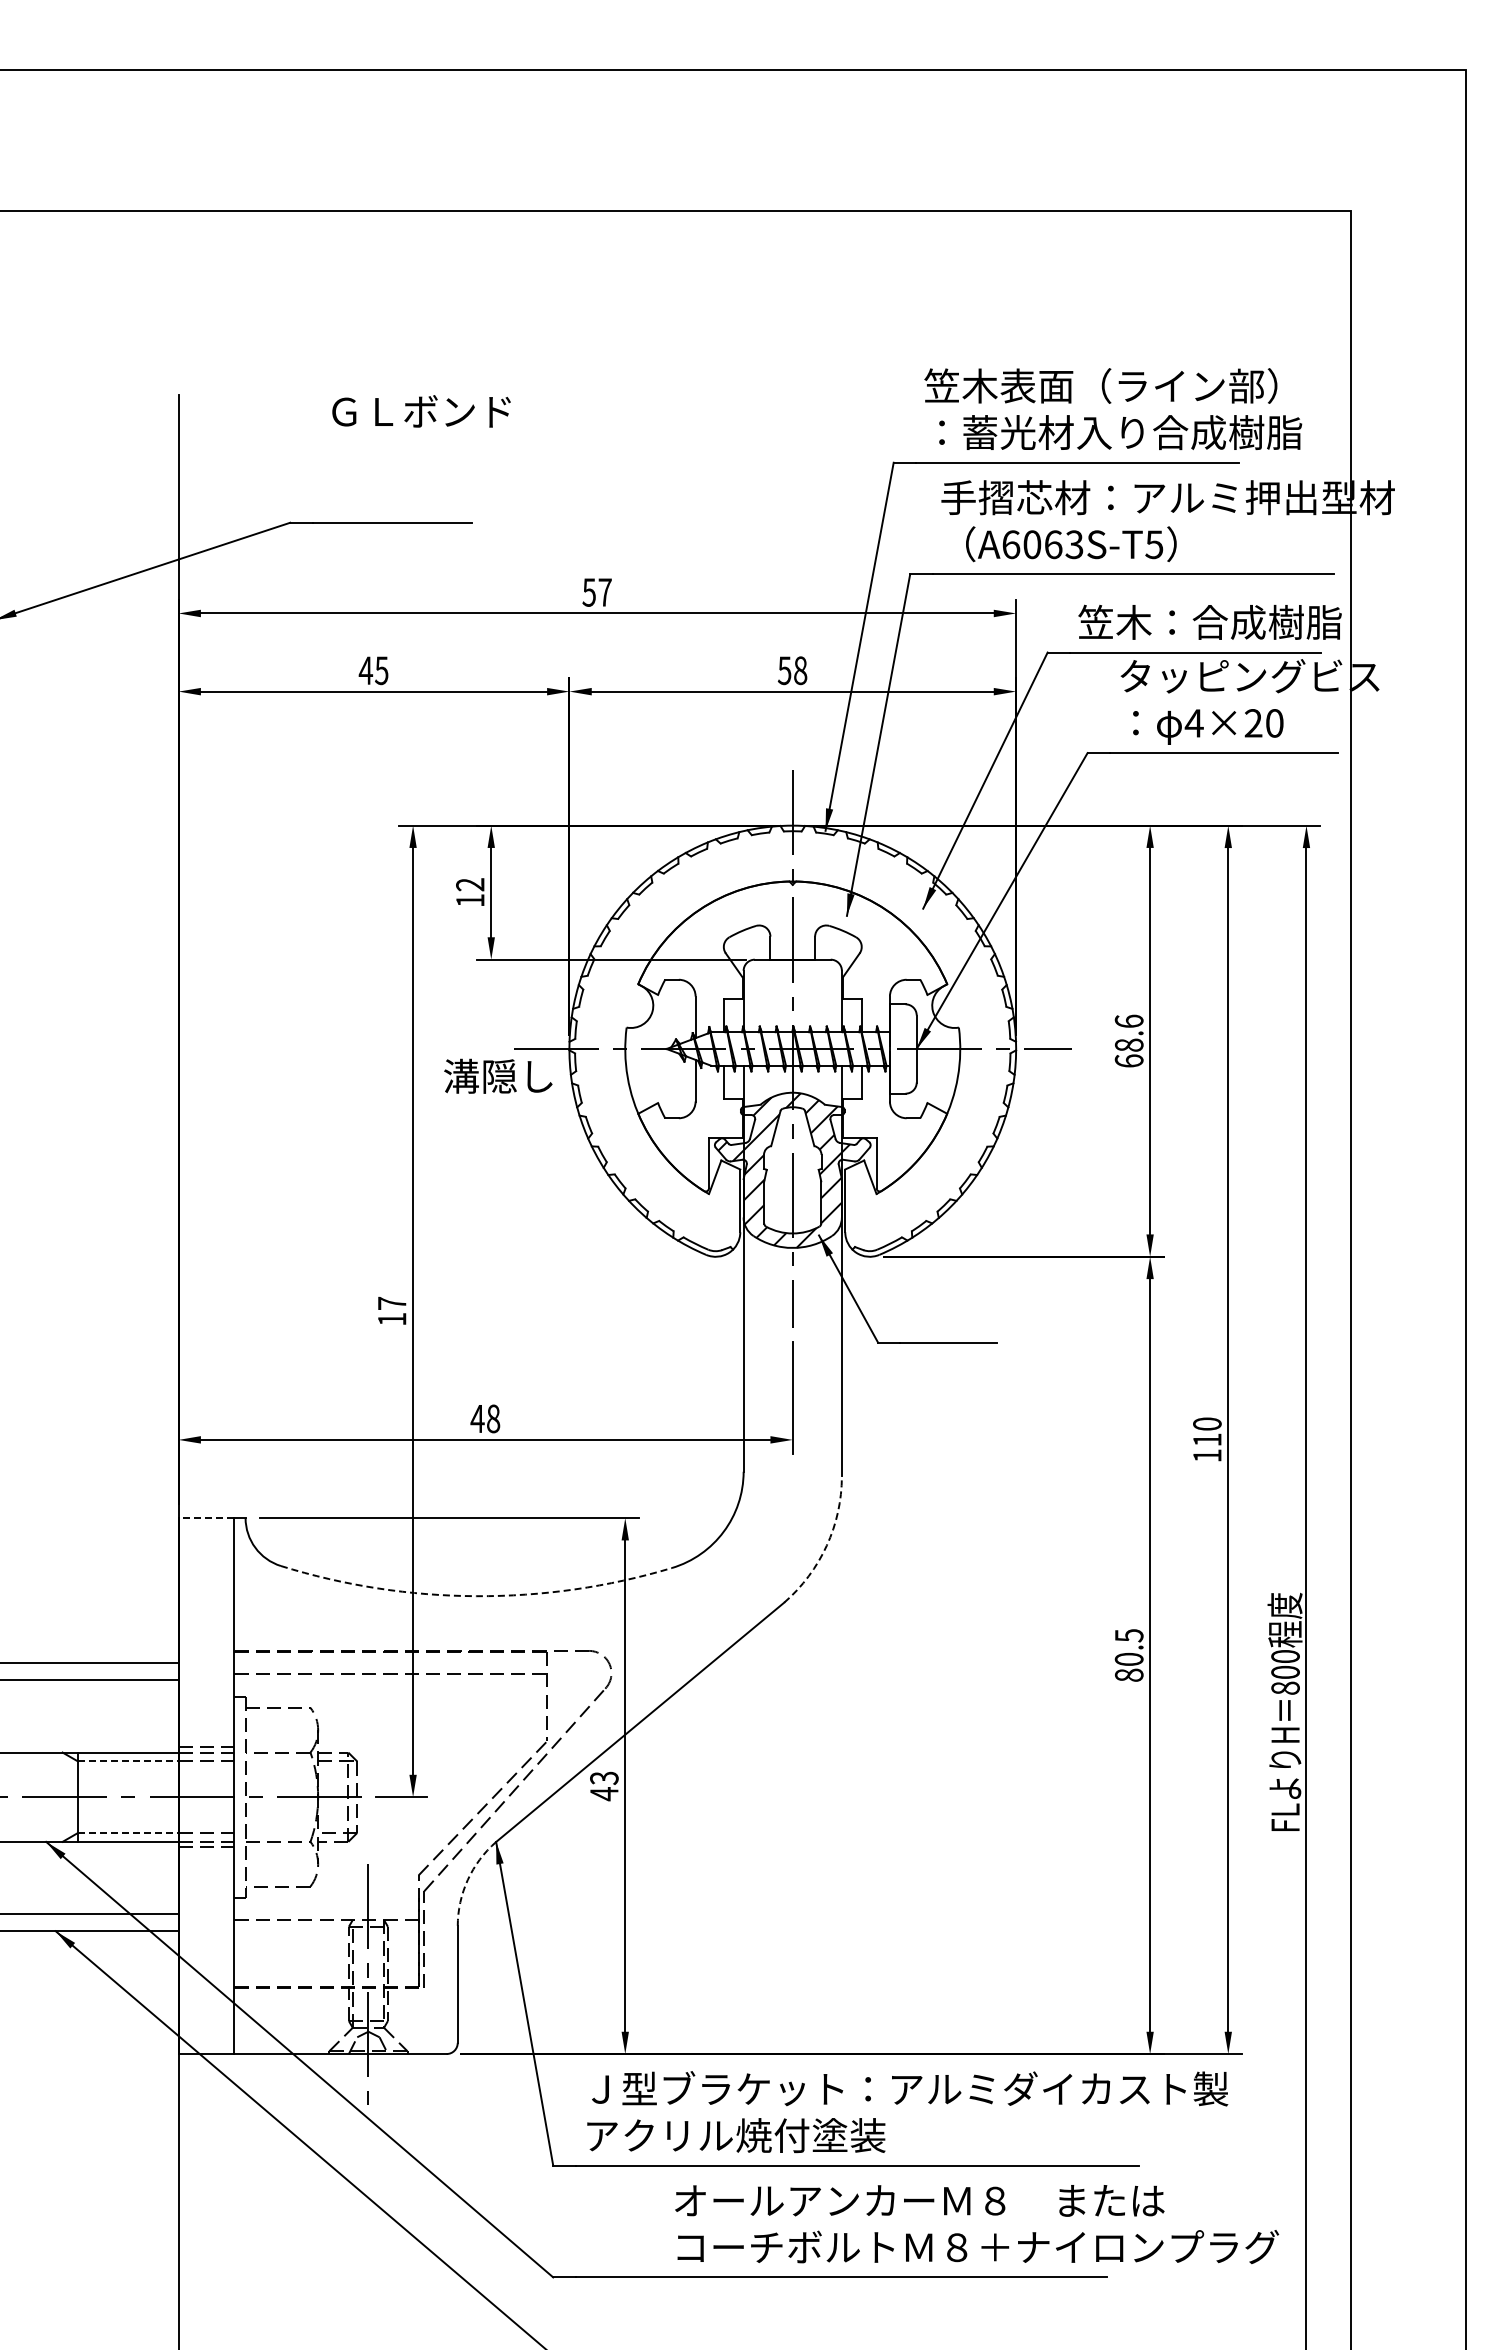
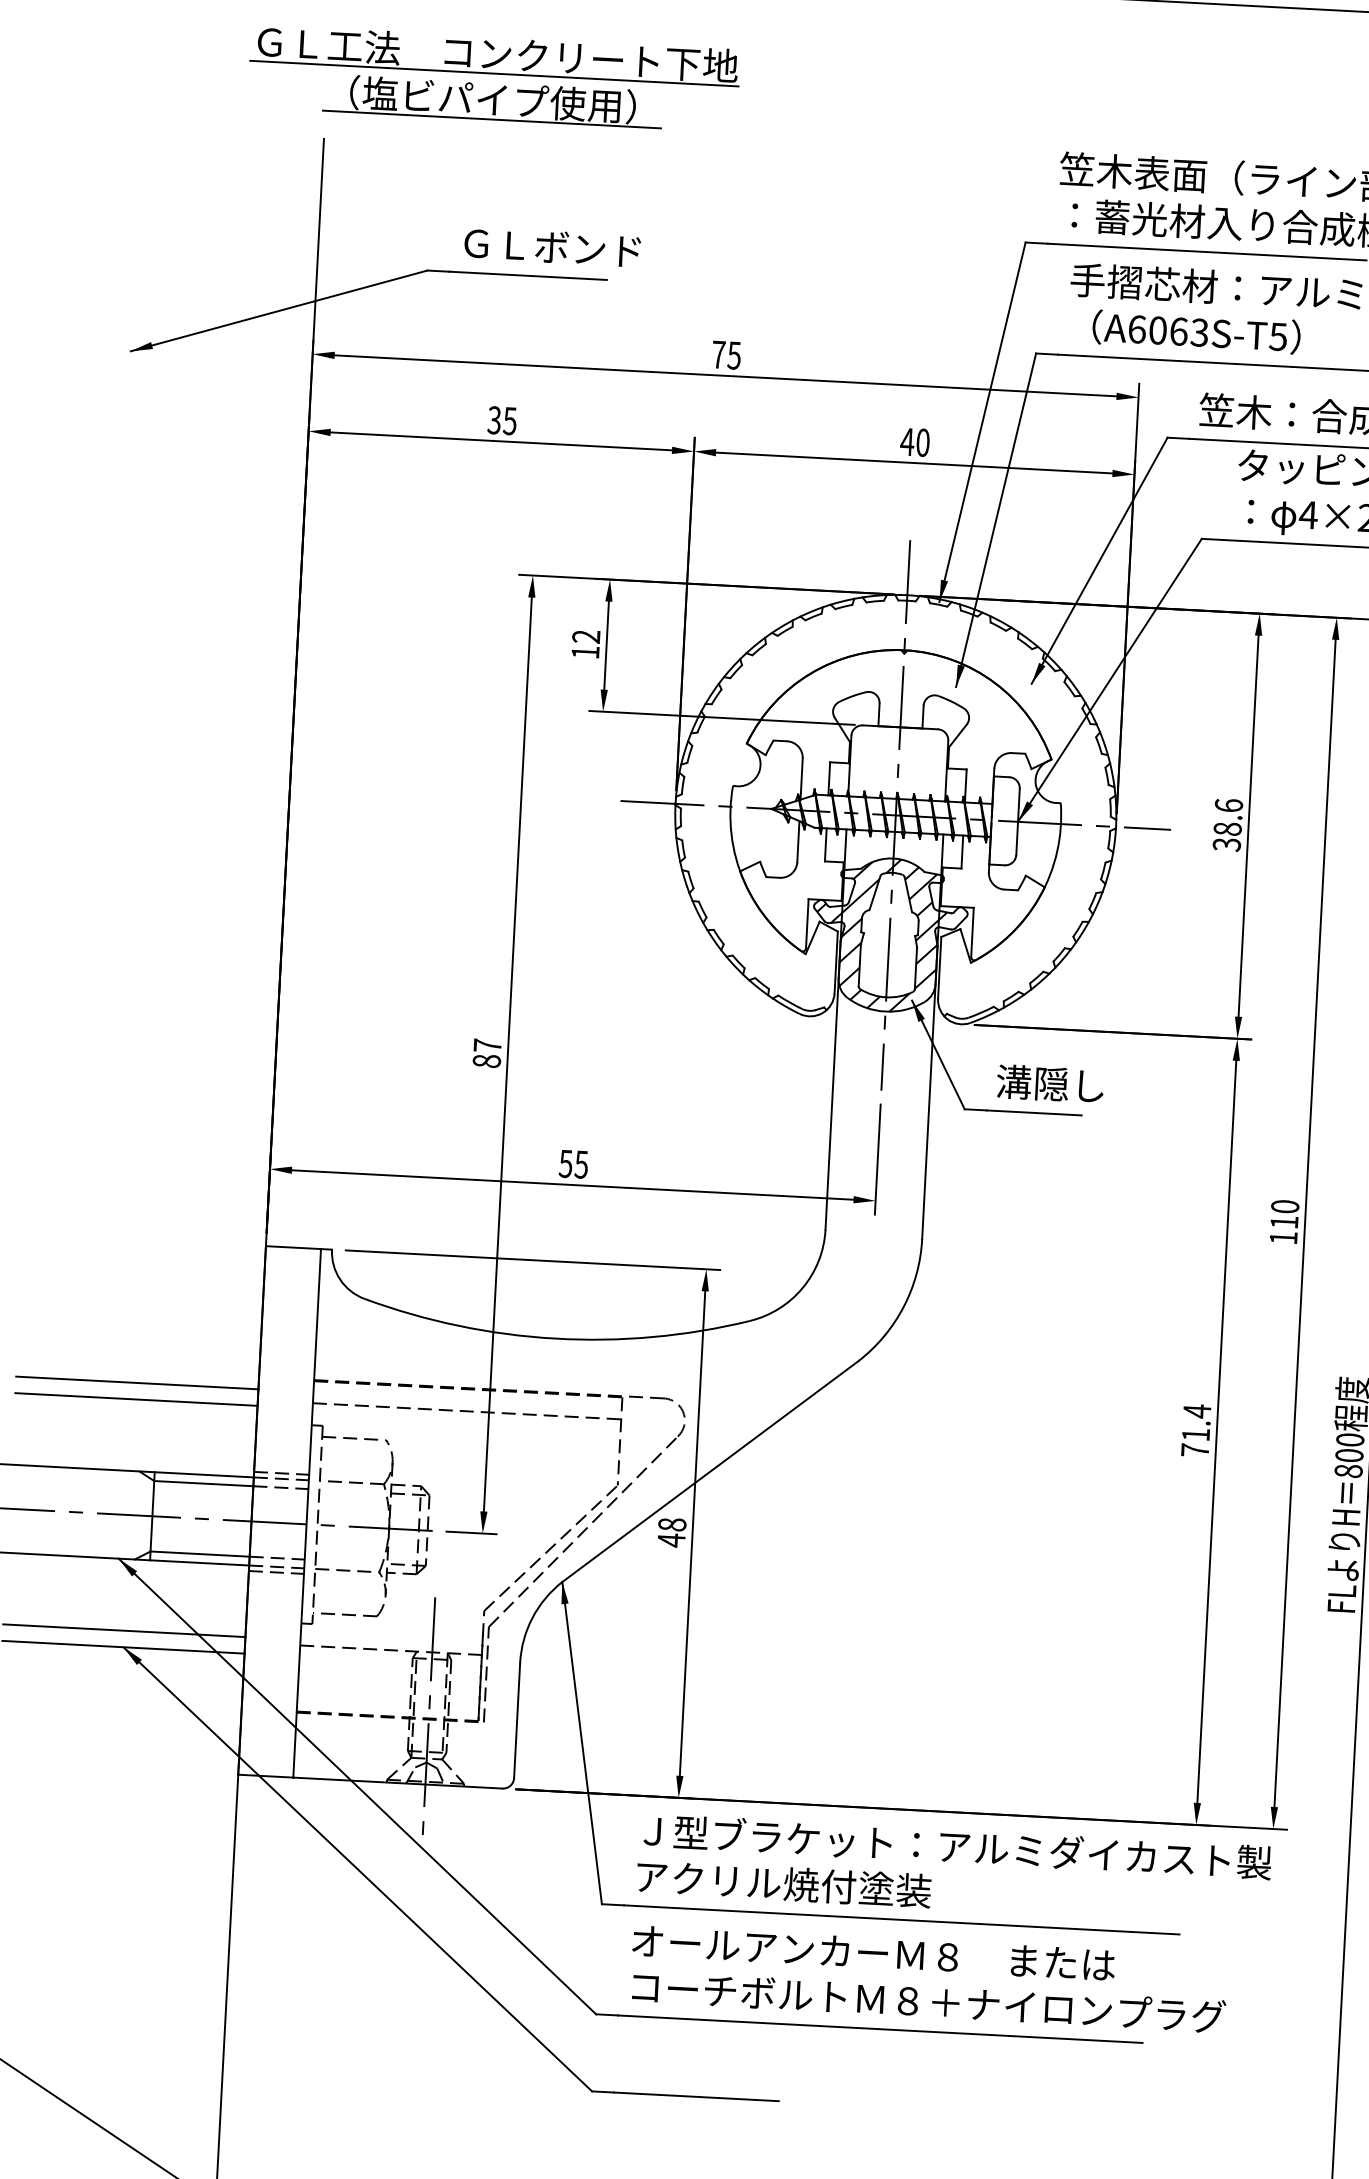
part: (347, 324) -> (494, 78), added
text: (421, 411) -> (552, 247), moved
text: (596, 592) -> (725, 355), 57 -> 75
text: (365, 670) -> (494, 420), 45 -> 35
text: (792, 670) -> (915, 442), 58 -> 40
text: (1128, 1060) -> (1226, 844), 68.6 -> 38.6
text: (498, 1075) -> (1050, 1083), moved
text: (391, 1318) -> (486, 1060), 17 -> 87
text: (485, 1418) -> (573, 1163), 48 -> 55
line: (206, 1518) -> (293, 1248), dashed -> solid
arc: (826, 1545) -> (903, 1306), dashed -> solid
arc: (476, 1596) -> (555, 1338), dashed -> solid
text: (1128, 1654) -> (1195, 1429), 80.5 -> 71.4
line: (128, 1761) -> (203, 1483), dashed -> solid
text: (604, 1777) -> (672, 1524), 43 -> 48
line: (128, 1832) -> (200, 1553), dashed -> solid
arc: (467, 1879) -> (532, 1617), dashed -> solid
text: (977, 2224) -> (929, 1979), moved

